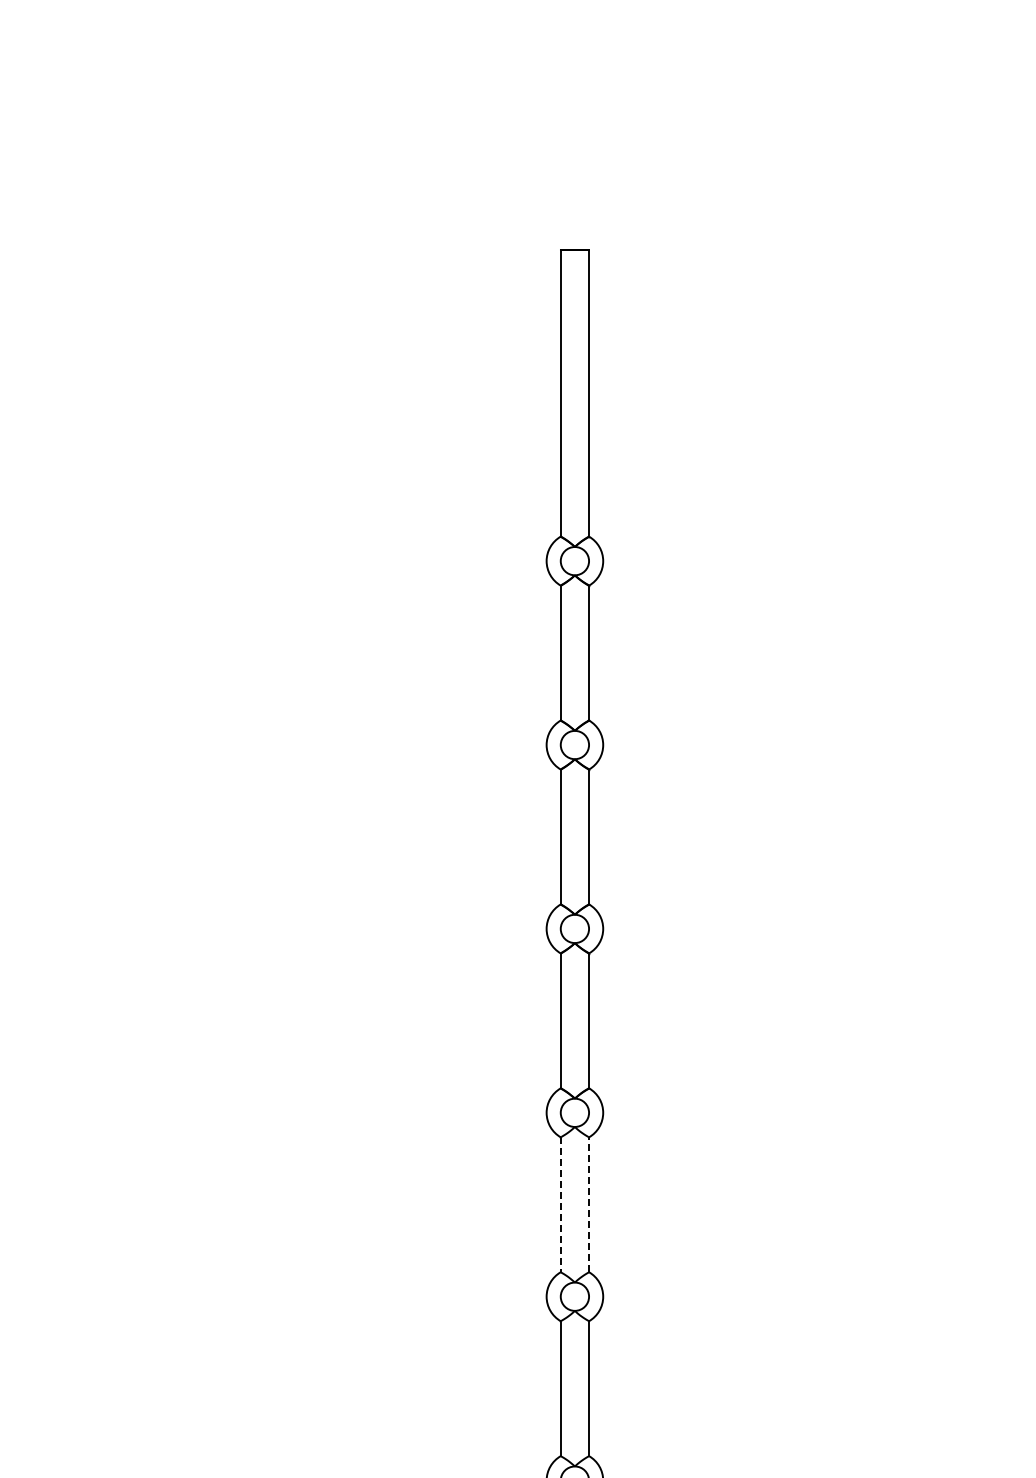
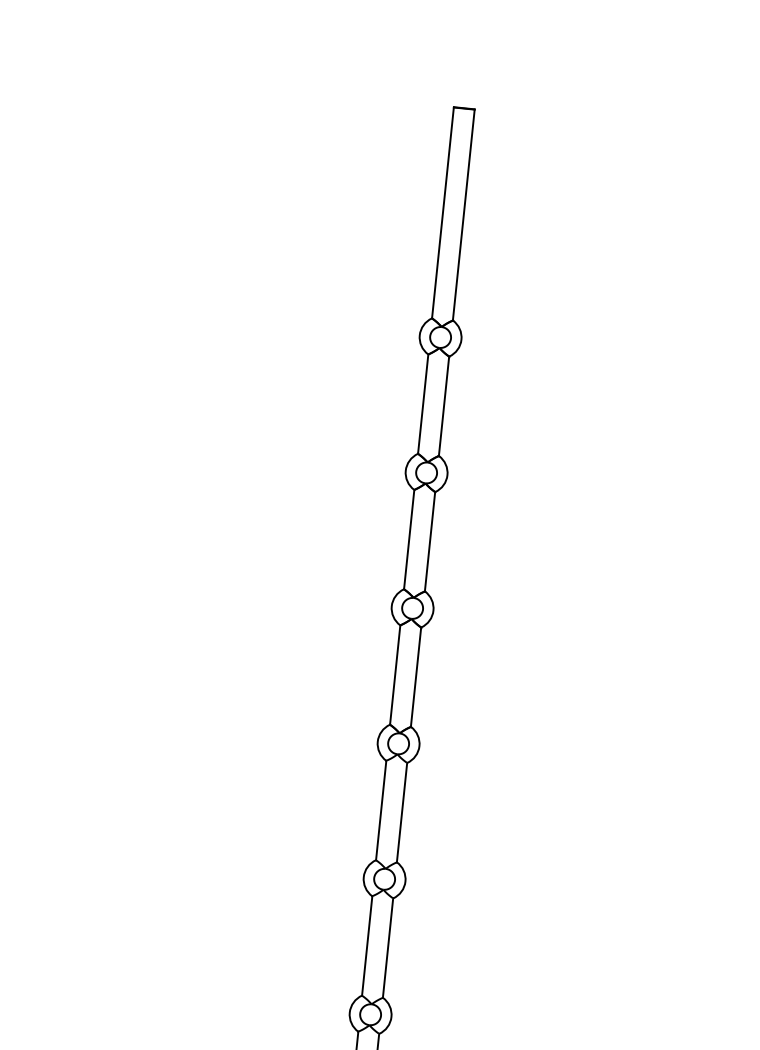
line: (560, 1204) -> (381, 810), dashed -> solid
line: (589, 1204) -> (402, 812), dashed -> solid

